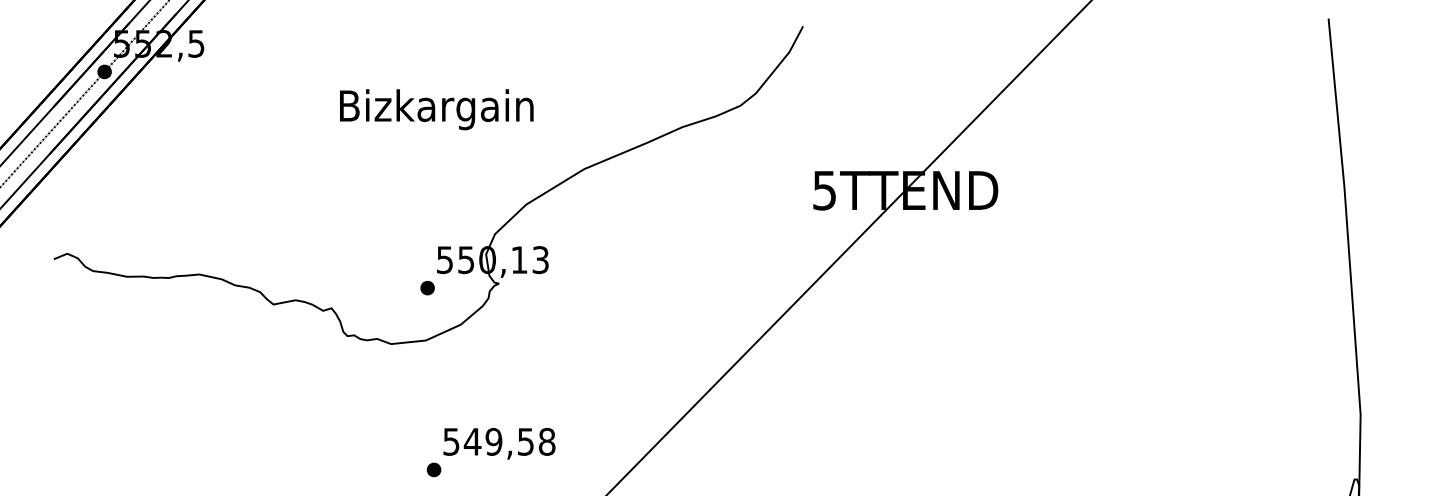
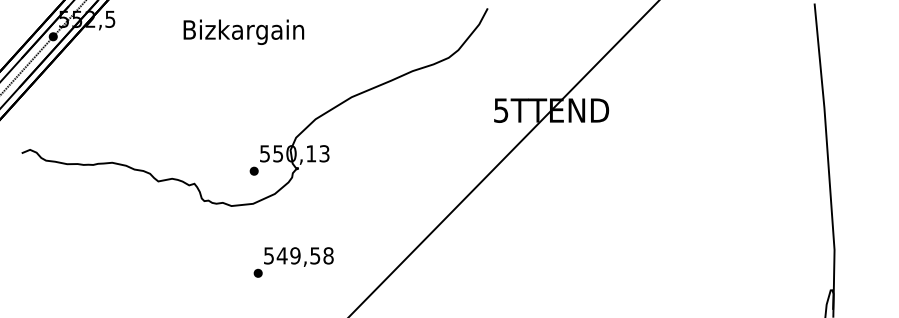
text: (436, 108) -> (243, 31), moved
text: (490, 452) -> (293, 262), moved

